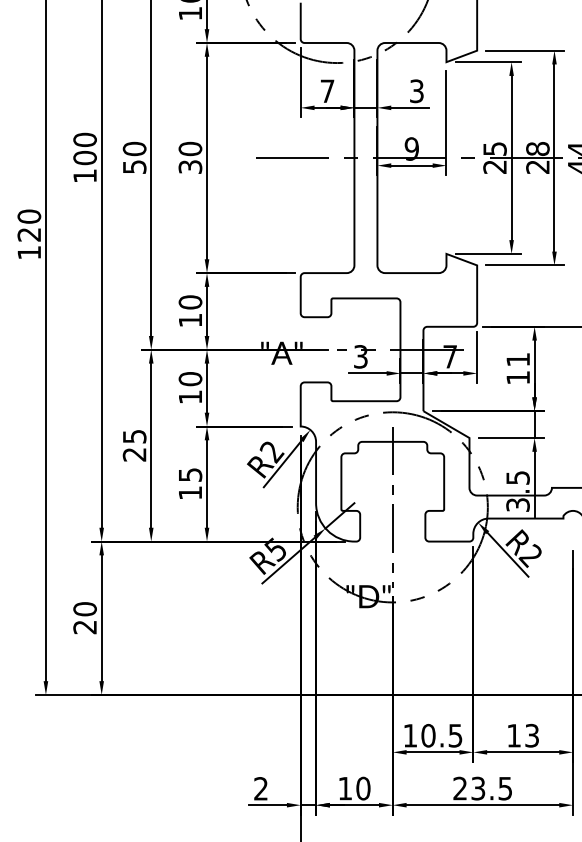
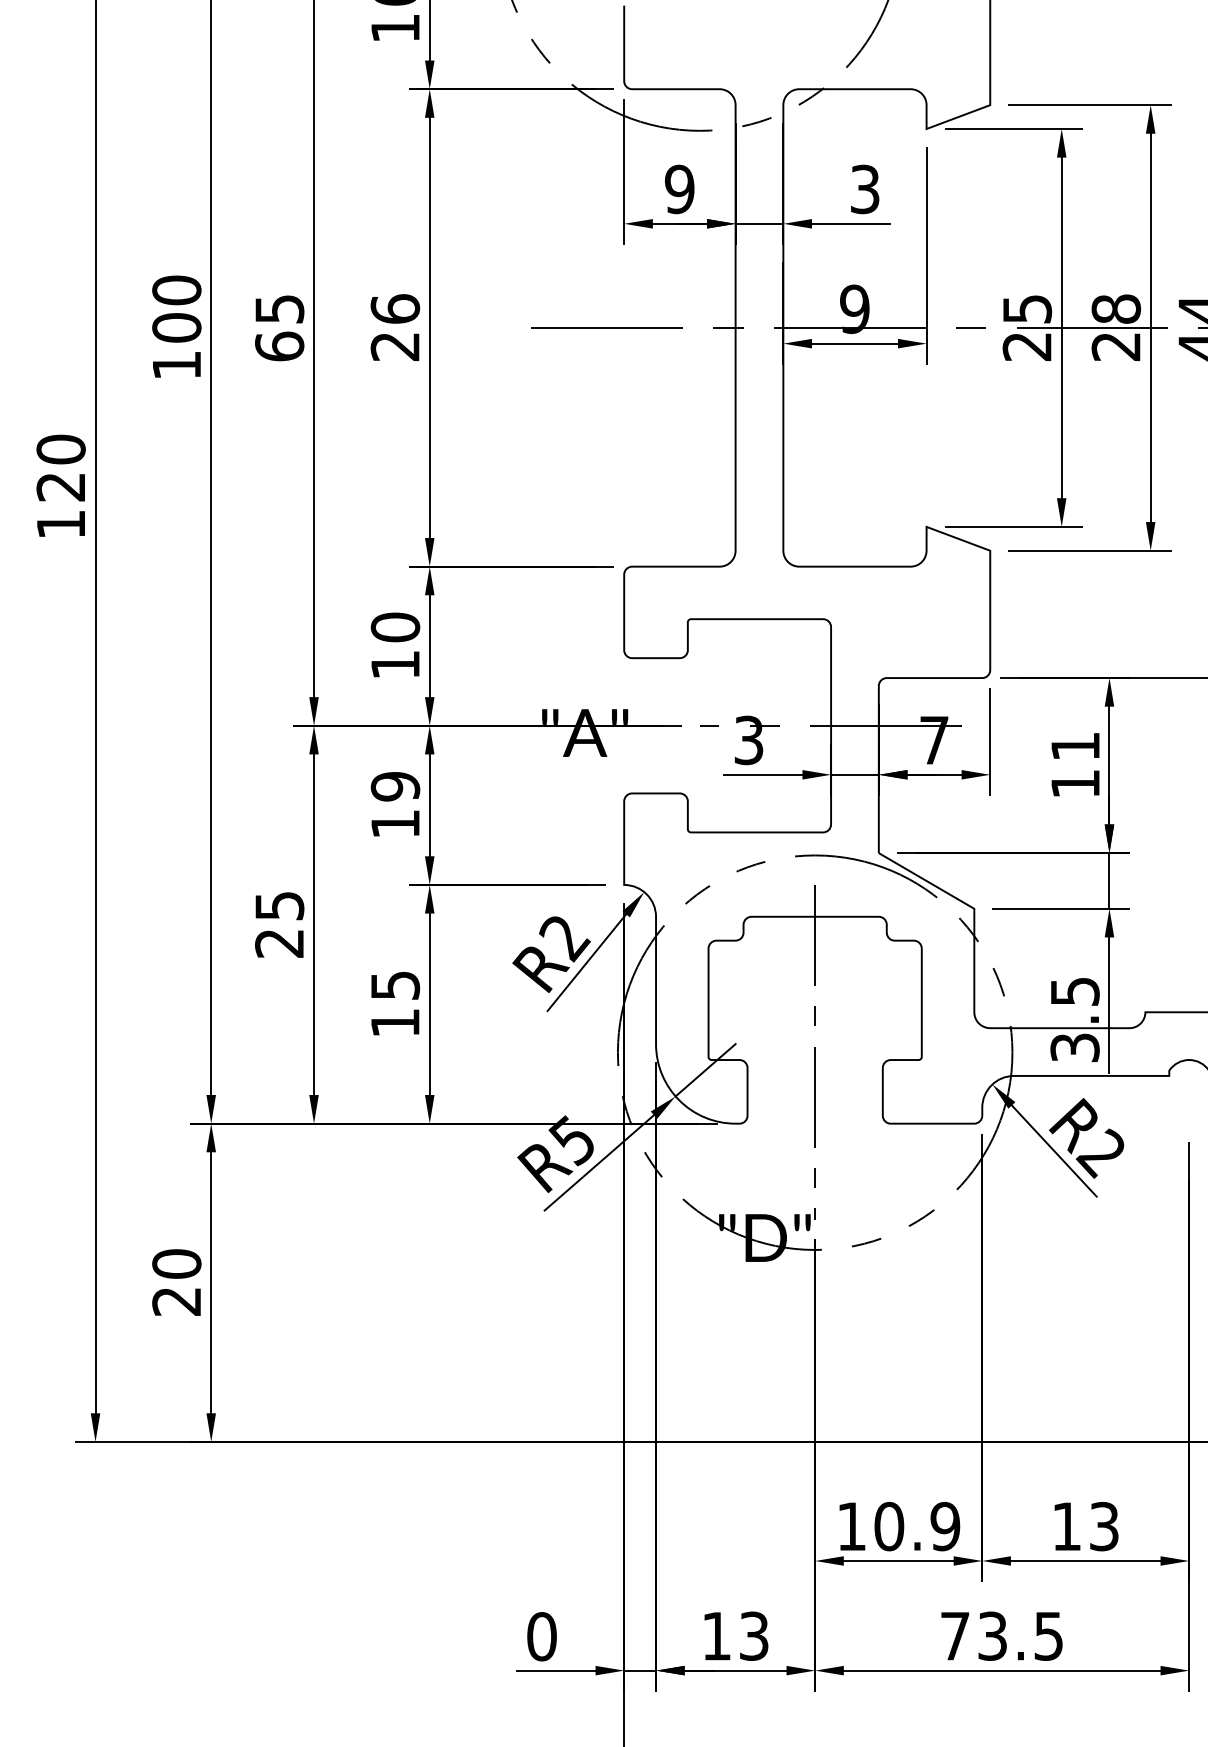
text: (327, 91) -> (679, 189), 7 -> 9
text: (134, 157) -> (279, 326), 50 -> 65
text: (190, 157) -> (395, 326), 30 -> 26
text: (190, 379) -> (395, 787), 10 -> 19
text: (455, 735) -> (945, 1526), 10.5 -> 10.9
text: (261, 788) -> (542, 1635), 2 -> 0
text: (363, 788) -> (754, 1635), 10 -> 13
text: (459, 788) -> (953, 1635), 23.5 -> 73.5

